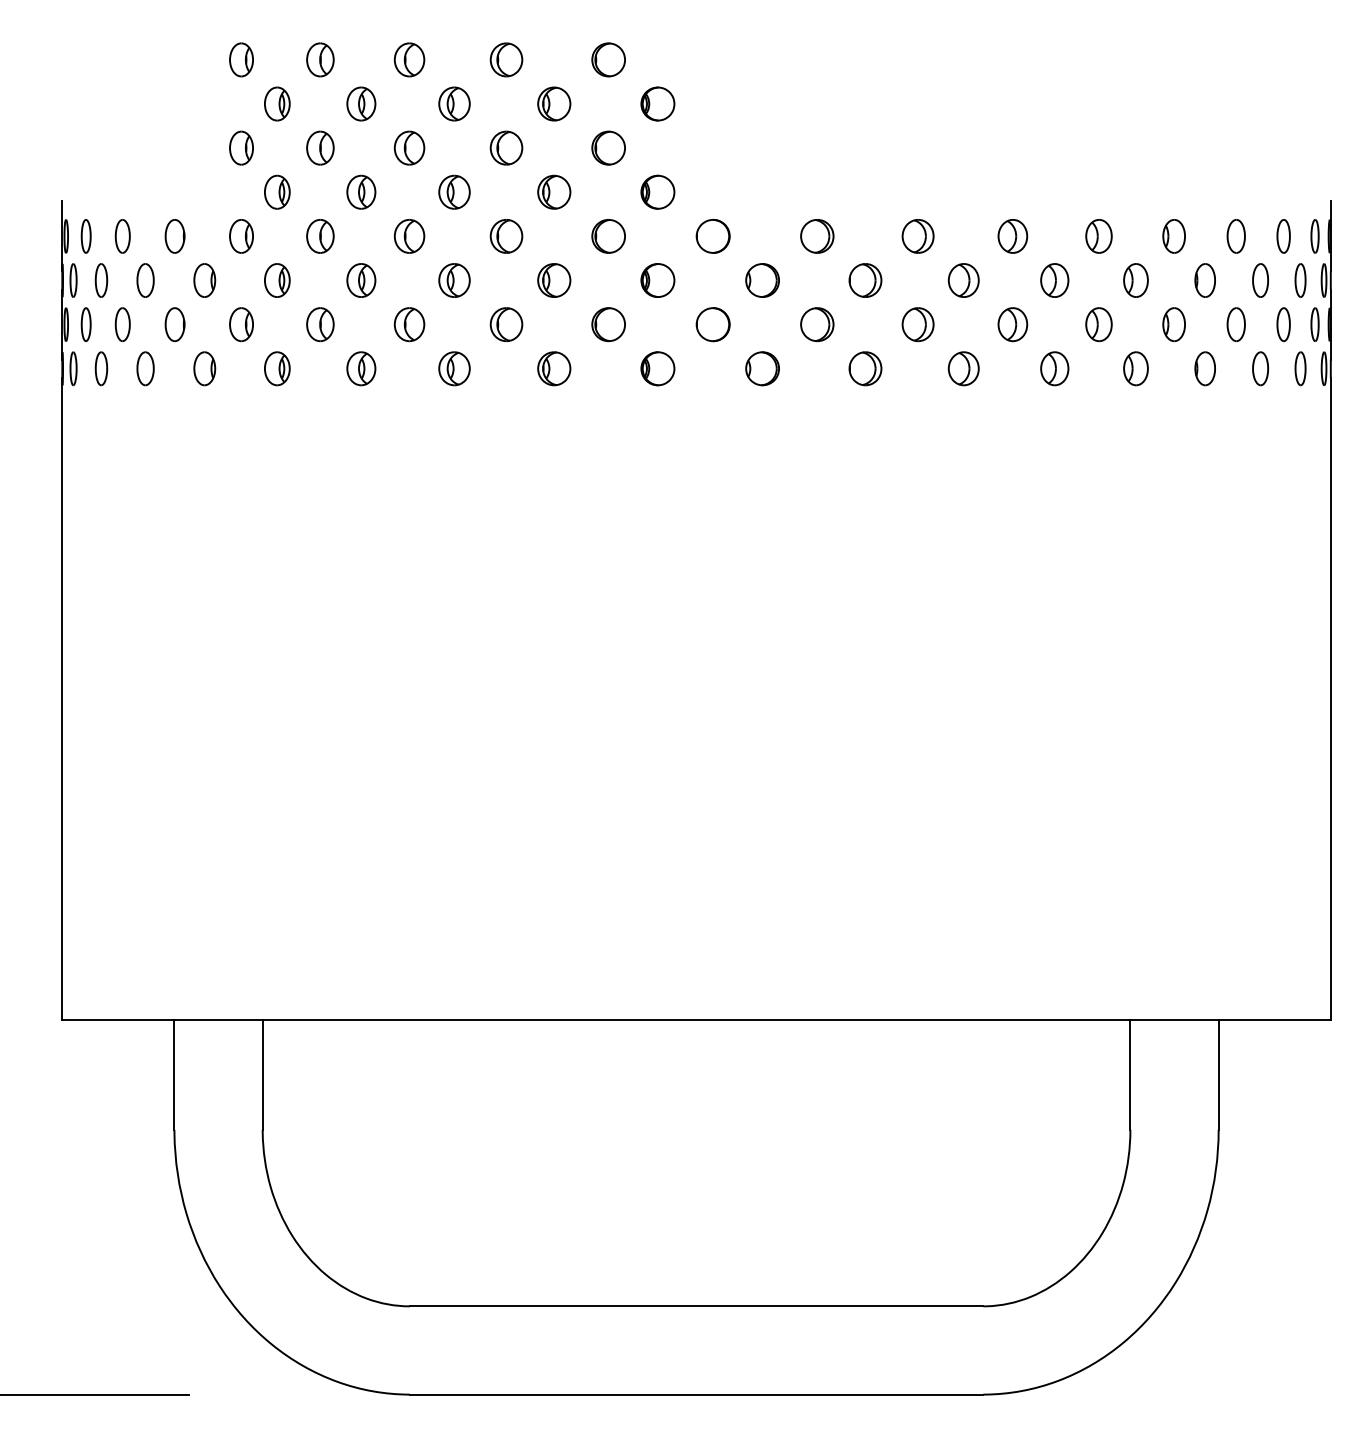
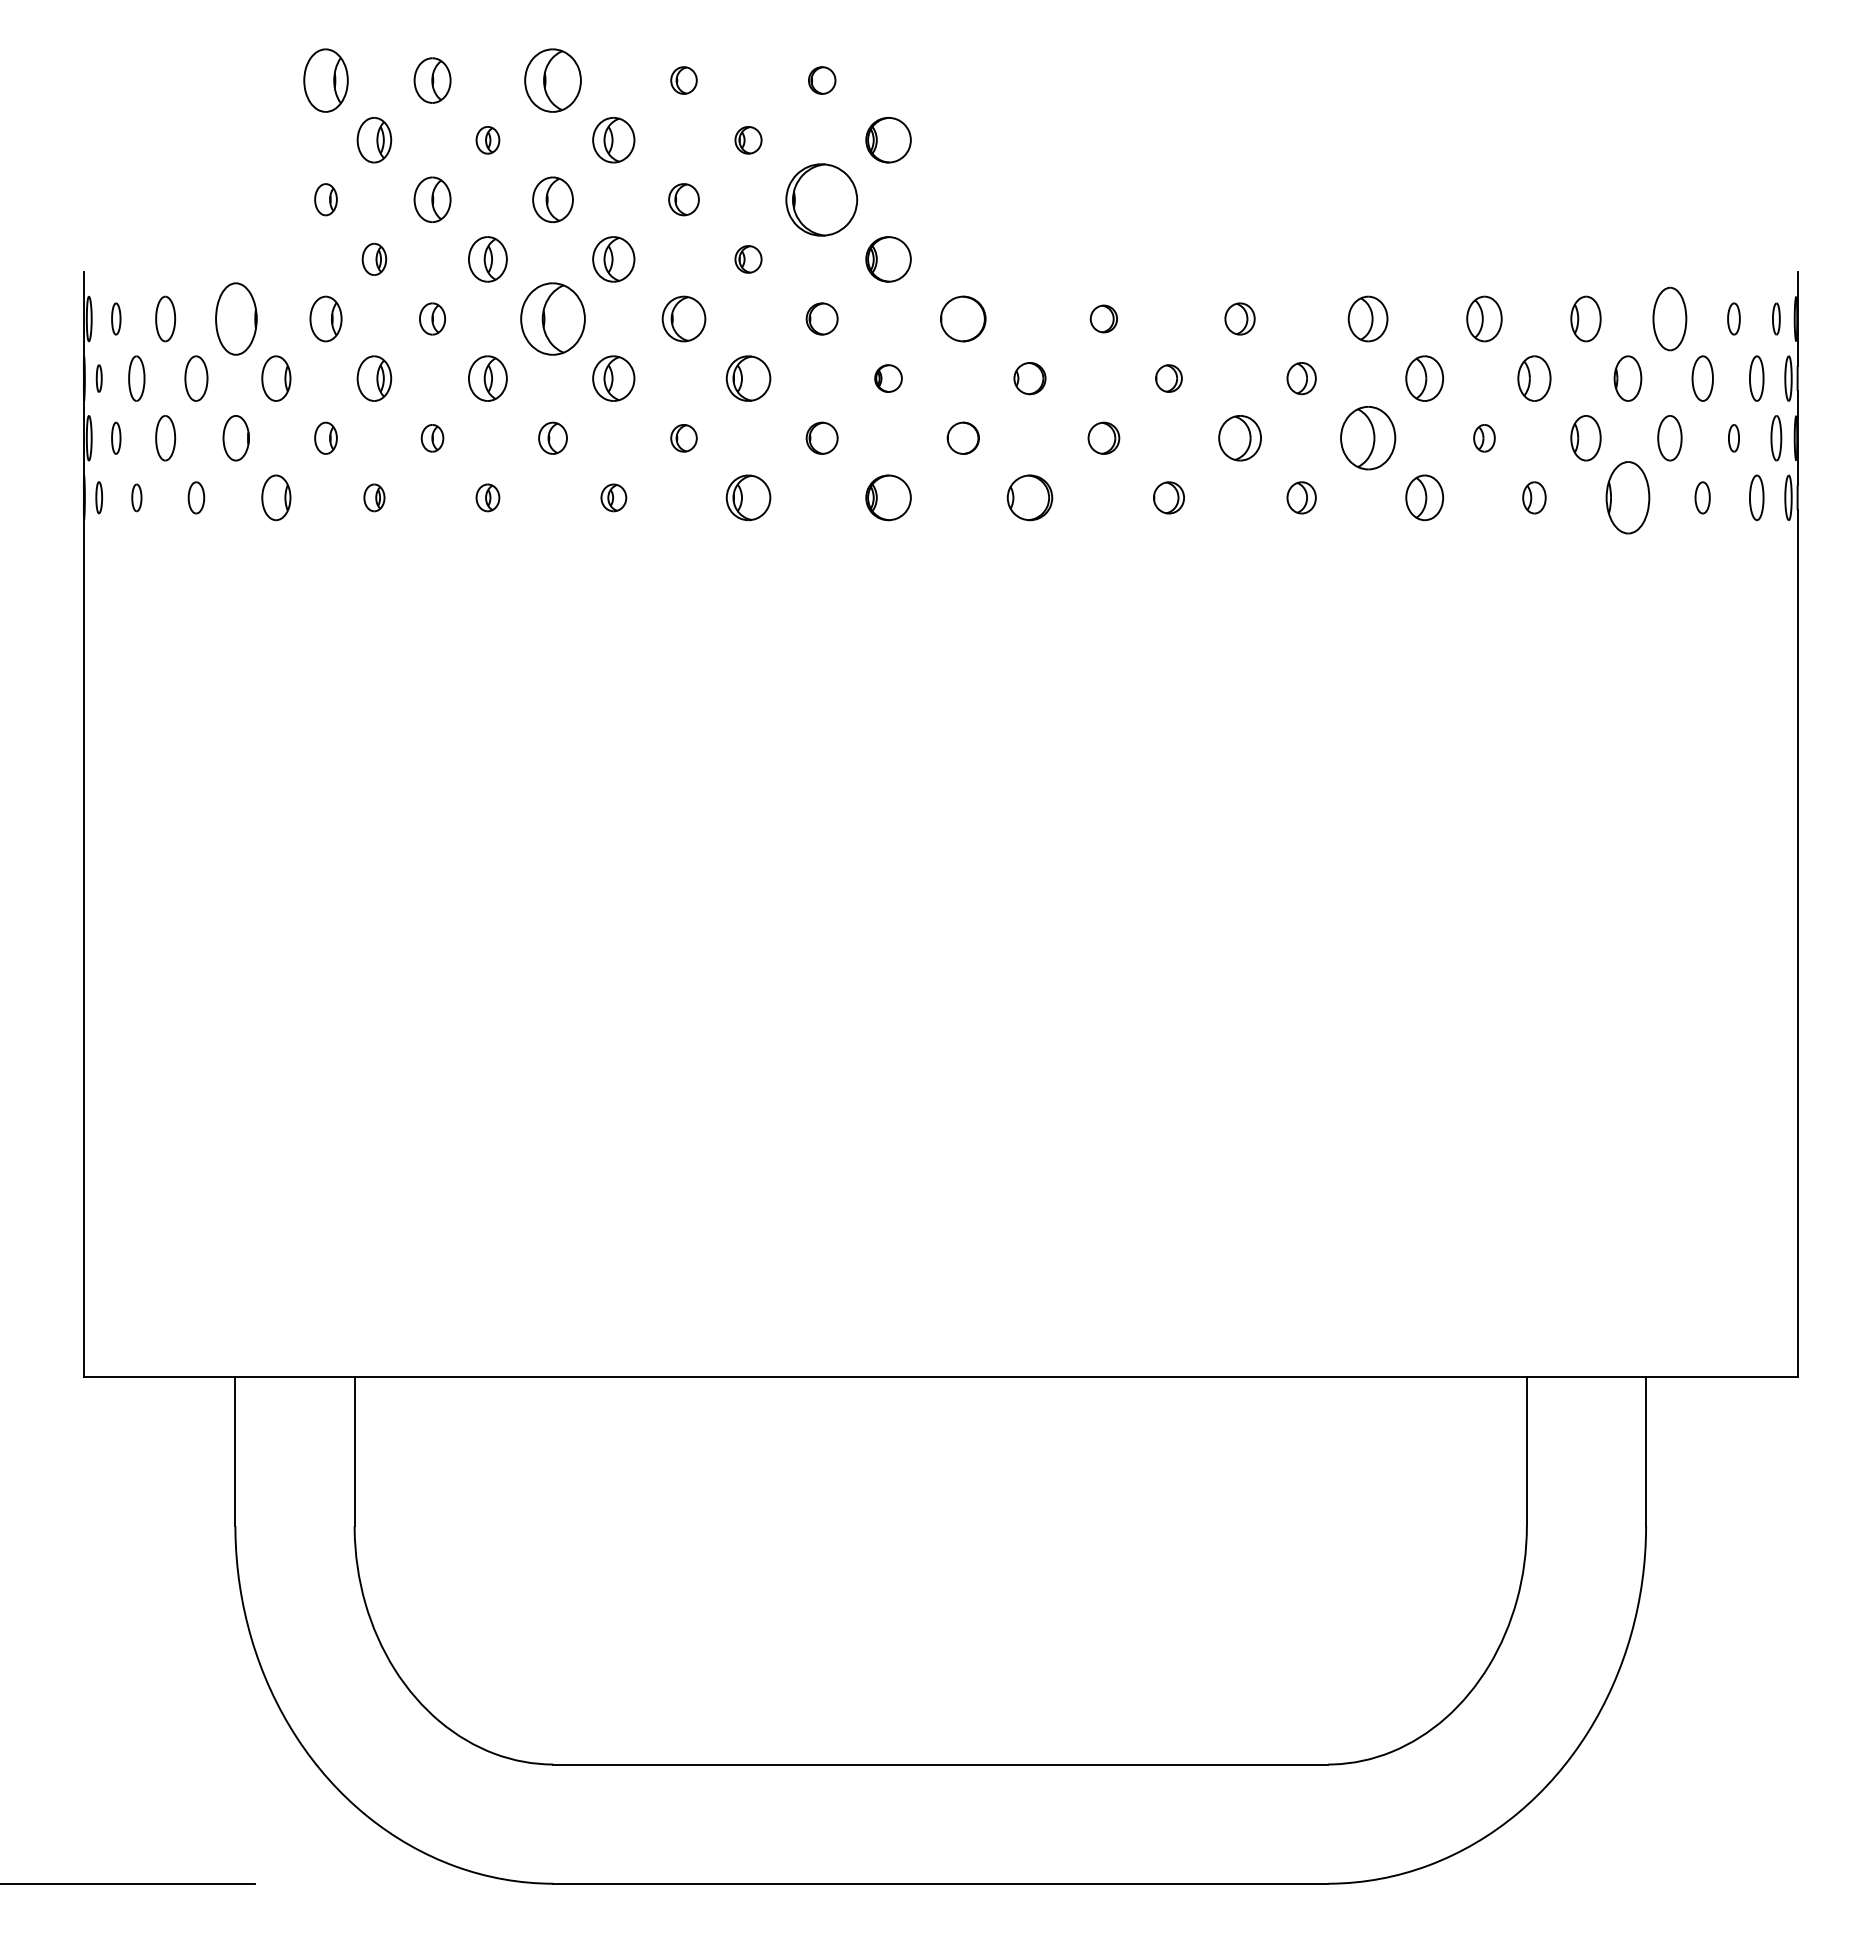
part: (241, 59) -> (325, 80), size x1.4
part: (409, 59) -> (552, 80), size x1.4
part: (506, 59) -> (683, 80), size x0.6
part: (609, 59) -> (822, 80), size x0.6
part: (361, 104) -> (487, 140), size x0.6
part: (554, 104) -> (748, 140), size x0.6
part: (241, 147) -> (325, 199), size x0.7
part: (506, 147) -> (683, 199), size x0.7
part: (609, 147) -> (822, 199), size x1.6
part: (277, 192) -> (374, 259), size x0.7
part: (554, 192) -> (748, 259), size x0.6
part: (86, 236) -> (116, 318), size x0.7
part: (174, 236) -> (235, 318), size x1.6
part: (320, 236) -> (432, 318), size x0.7
part: (409, 236) -> (552, 318), size x1.6
part: (609, 236) -> (822, 318), size x0.7
part: (817, 236) -> (1103, 318), size x0.6
part: (917, 236) -> (1239, 318), size x0.7
part: (1235, 236) -> (1669, 318), size x1.4
part: (1283, 236) -> (1733, 318), size x0.7
part: (1315, 236) -> (1776, 318), size x0.7
part: (73, 280) -> (99, 378), size x0.6
part: (657, 280) -> (888, 378), size x0.6
part: (762, 280) -> (1029, 378), size x0.7
part: (865, 280) -> (1168, 378), size x0.6
part: (963, 280) -> (1301, 378), size x0.7
part: (86, 324) -> (116, 438), size x0.7
part: (241, 324) -> (325, 438), size x0.7
part: (320, 324) -> (432, 438), size x0.6
part: (409, 324) -> (552, 438), size x0.7
part: (506, 324) -> (683, 438), size x0.6
part: (609, 324) -> (822, 438), size x0.7
part: (713, 324) -> (963, 438), size x0.7
part: (817, 324) -> (1103, 438), size x0.7
part: (1012, 324) -> (1367, 438), size x1.4
part: (1099, 324) -> (1484, 438), size x0.6
part: (1283, 324) -> (1733, 438), size x0.6
part: (73, 368) -> (99, 497), size x0.7
part: (101, 368) -> (136, 497), size x0.6
part: (145, 368) -> (196, 497), size x0.7
part: (277, 368) -> (374, 497), size x0.6
part: (361, 368) -> (487, 497), size x0.6
part: (454, 368) -> (613, 497), size x0.6
part: (865, 368) -> (1168, 497), size x0.7
part: (963, 368) -> (1301, 497), size x0.7
part: (1136, 368) -> (1534, 497), size x0.7
part: (1204, 368) -> (1627, 497), size x1.6
part: (1260, 368) -> (1702, 497), size x0.7

